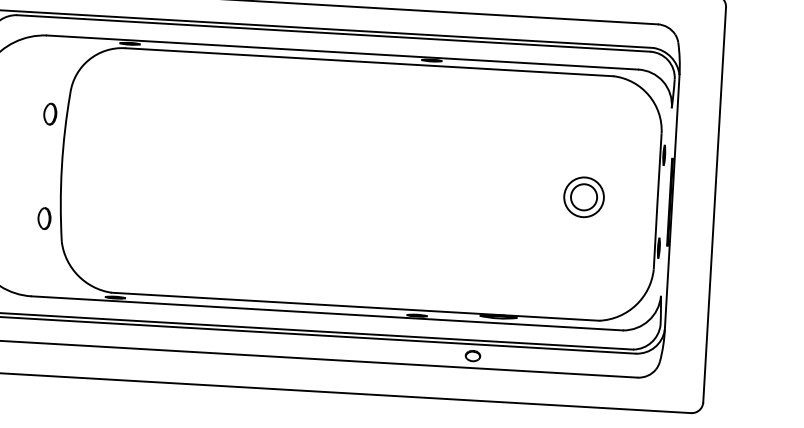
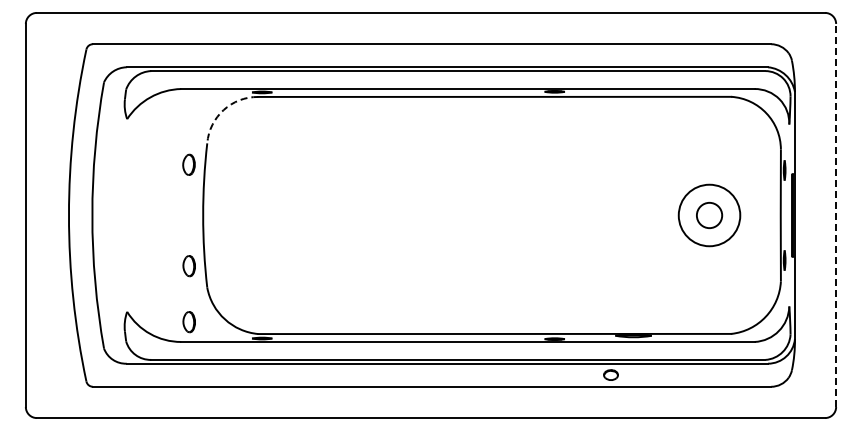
arc: (89, 60) -> (223, 110), solid -> dashed
circle: (584, 197) -> (709, 215), size x1.6
line: (715, 204) -> (836, 215), solid -> dashed
part: (40, 276) -> (188, 322), added

